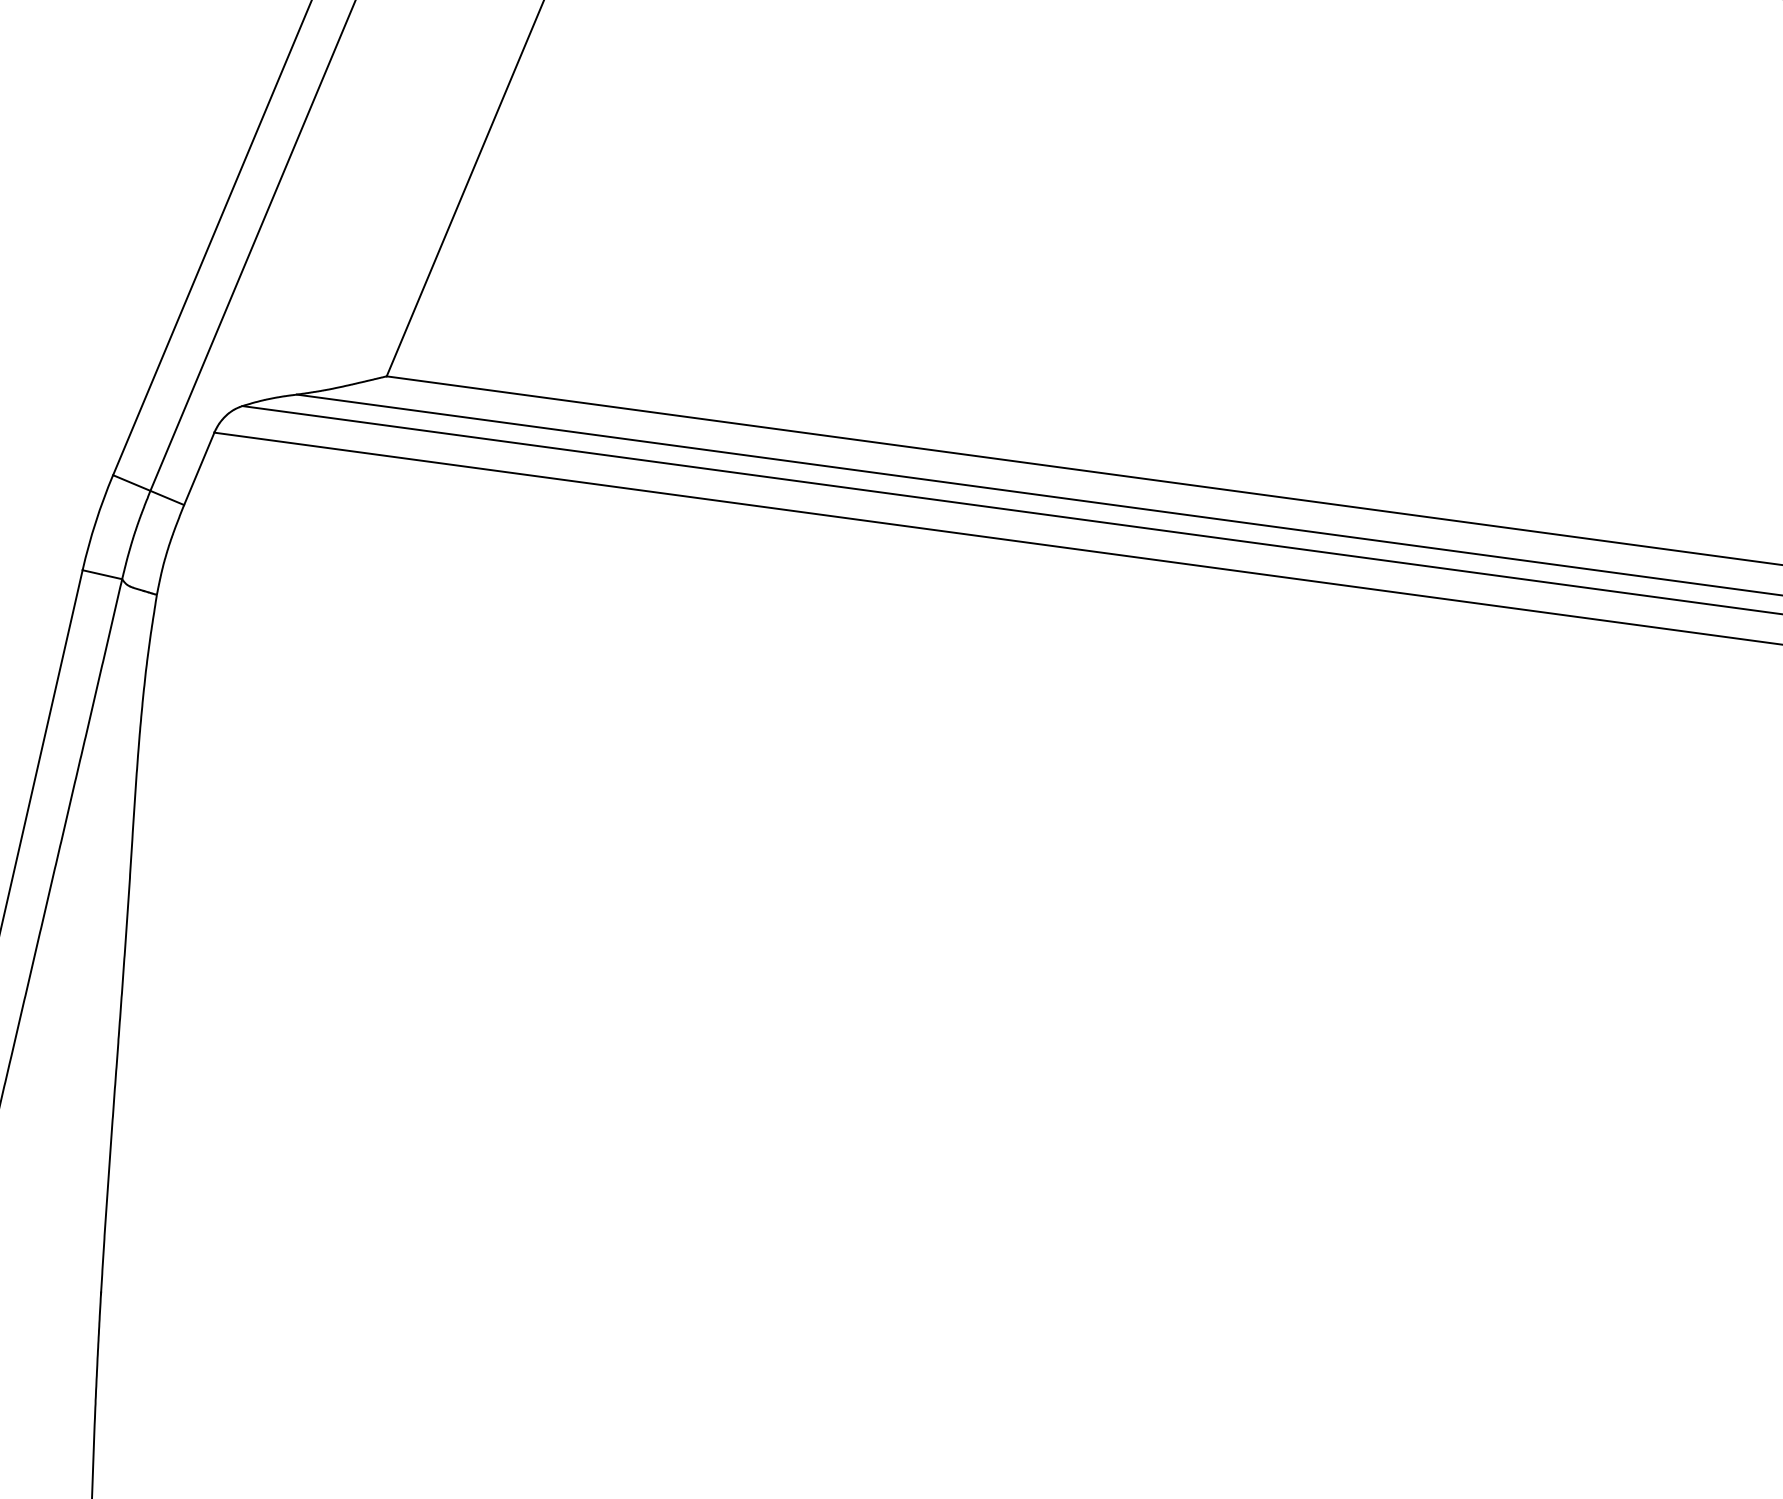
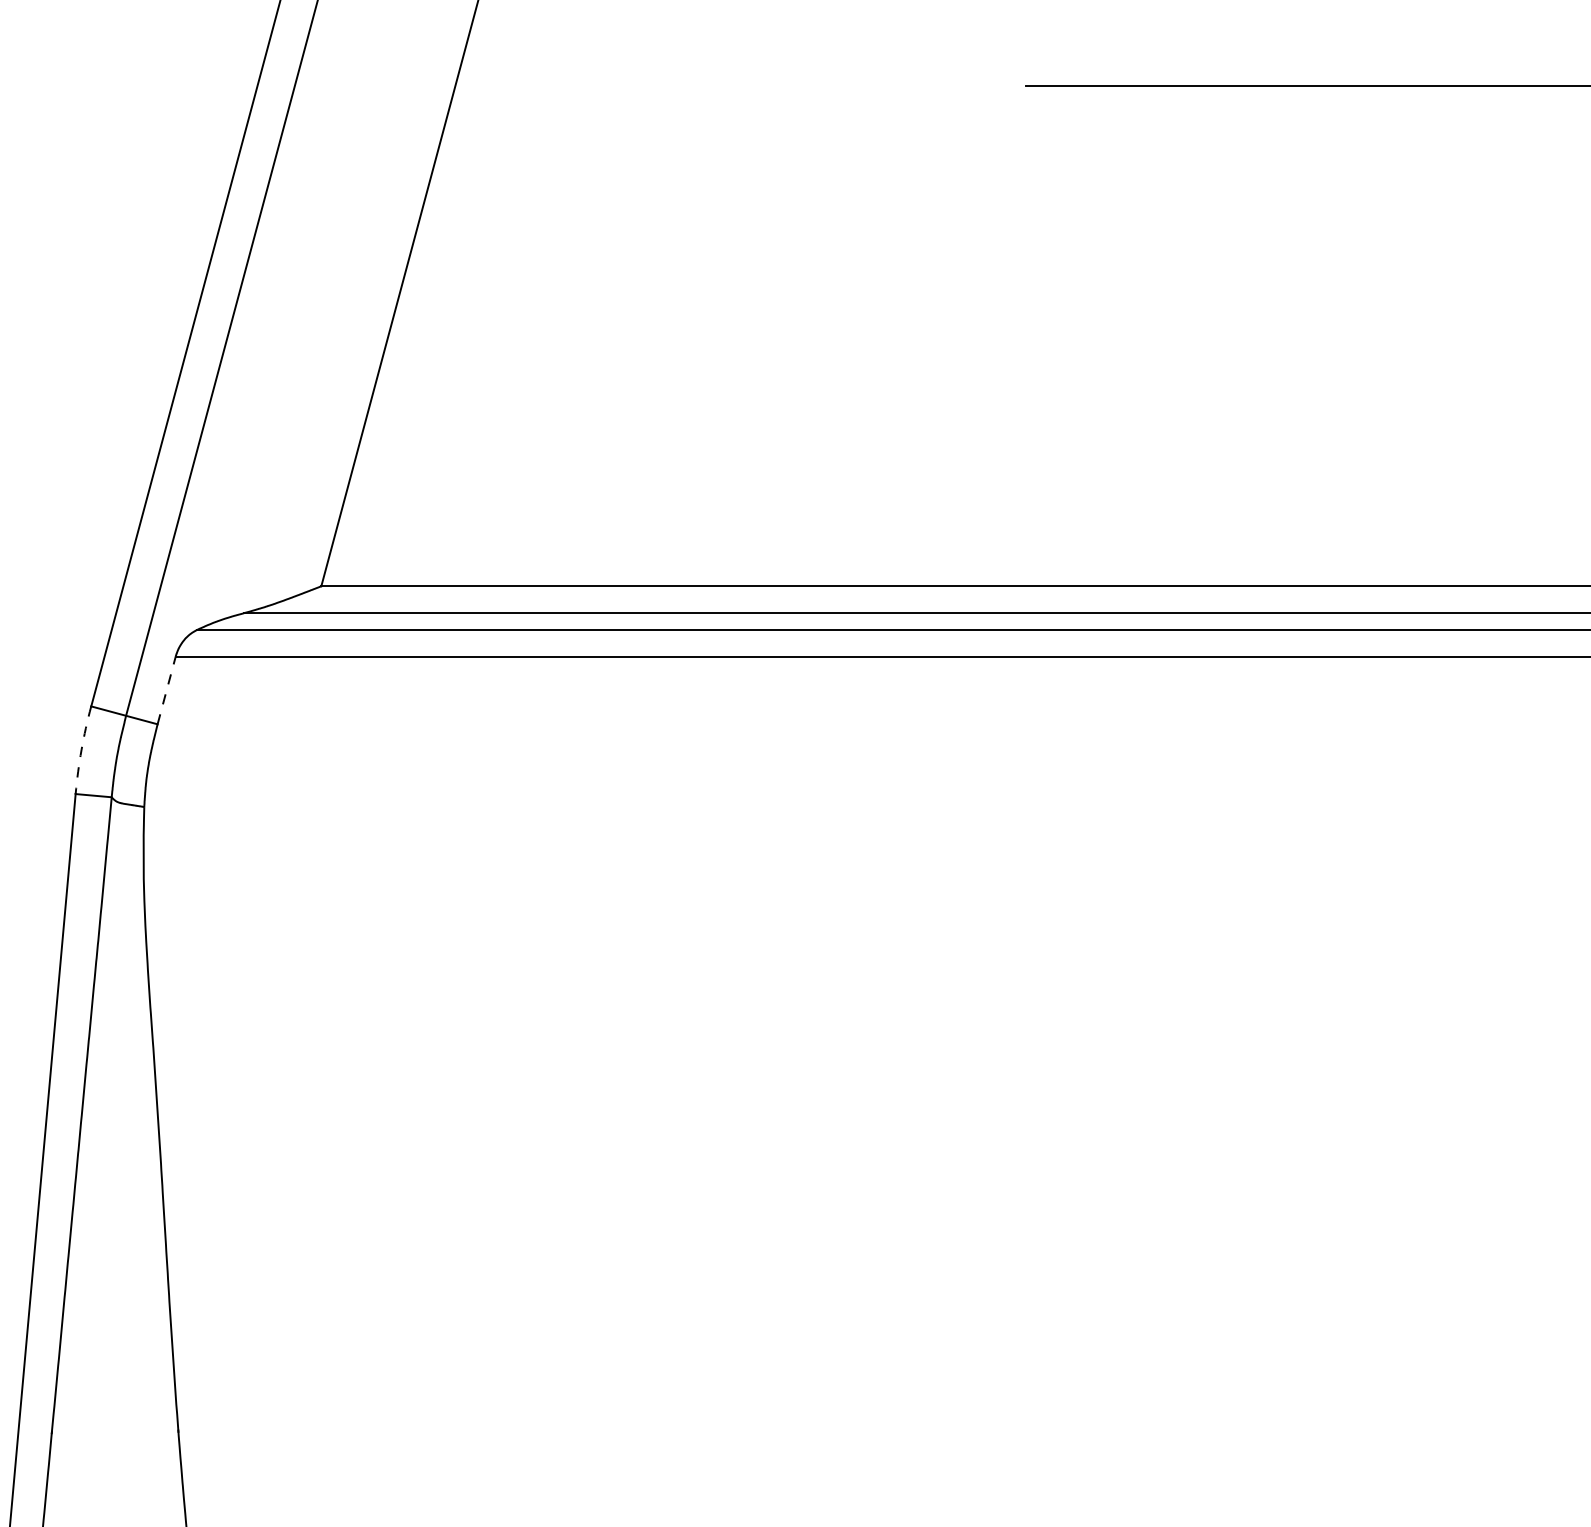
line: (199, 468) -> (166, 690), solid -> dashed
arc: (95, 521) -> (81, 749), solid -> dashed

